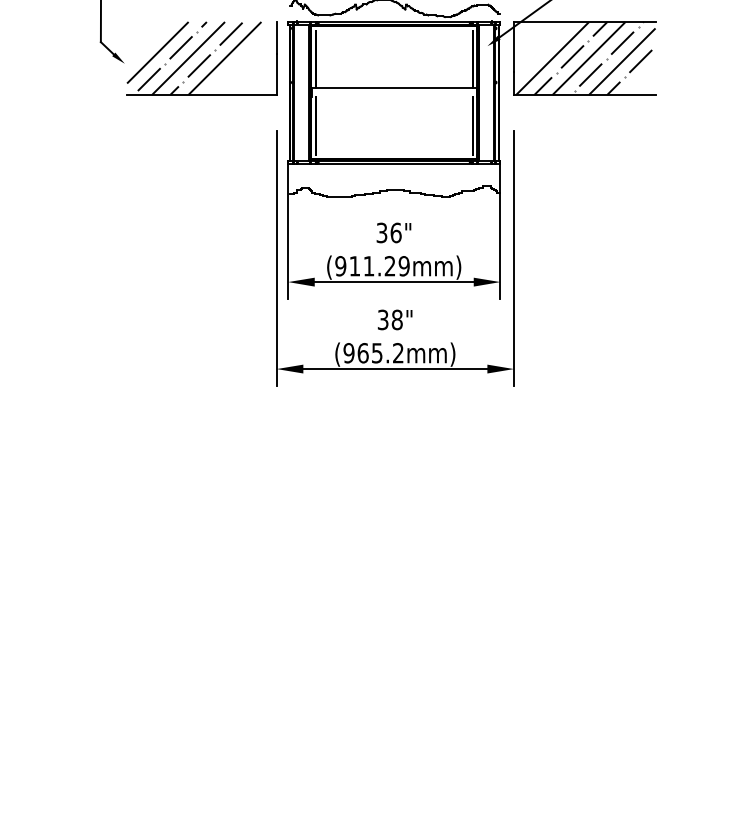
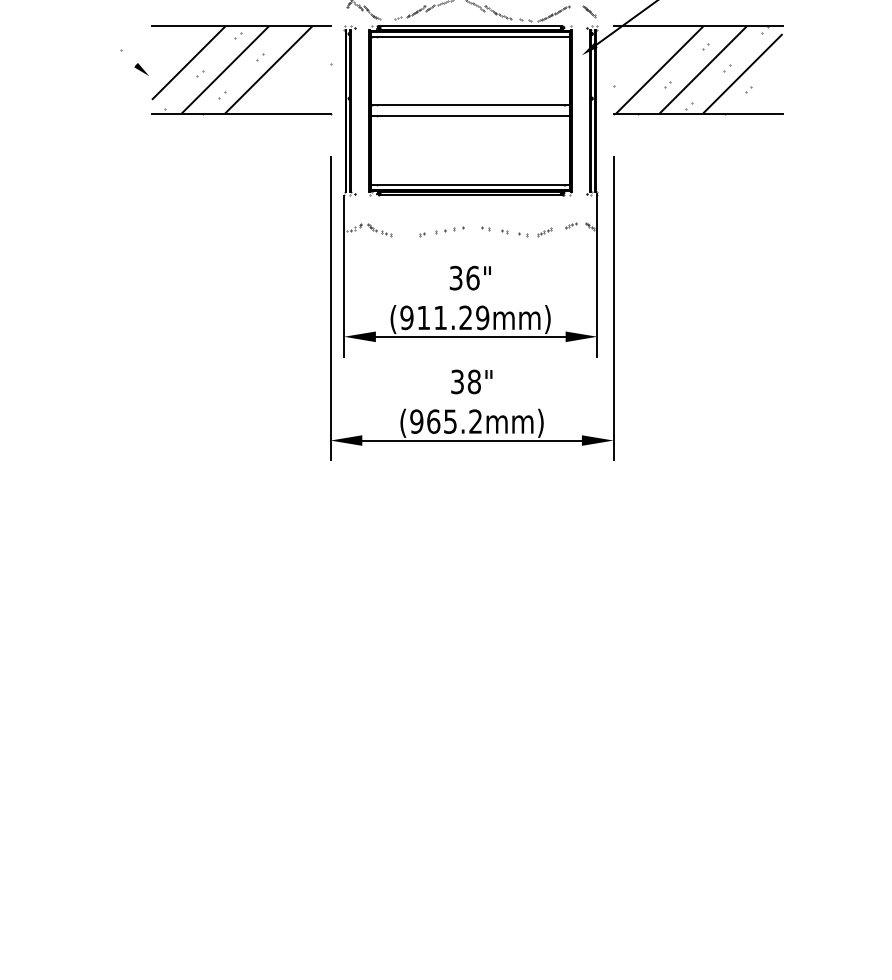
line: (202, 22) -> (241, 26), added
line: (394, 31) -> (470, 37), added
line: (394, 97) -> (470, 116), added
line: (394, 154) -> (470, 184), added

